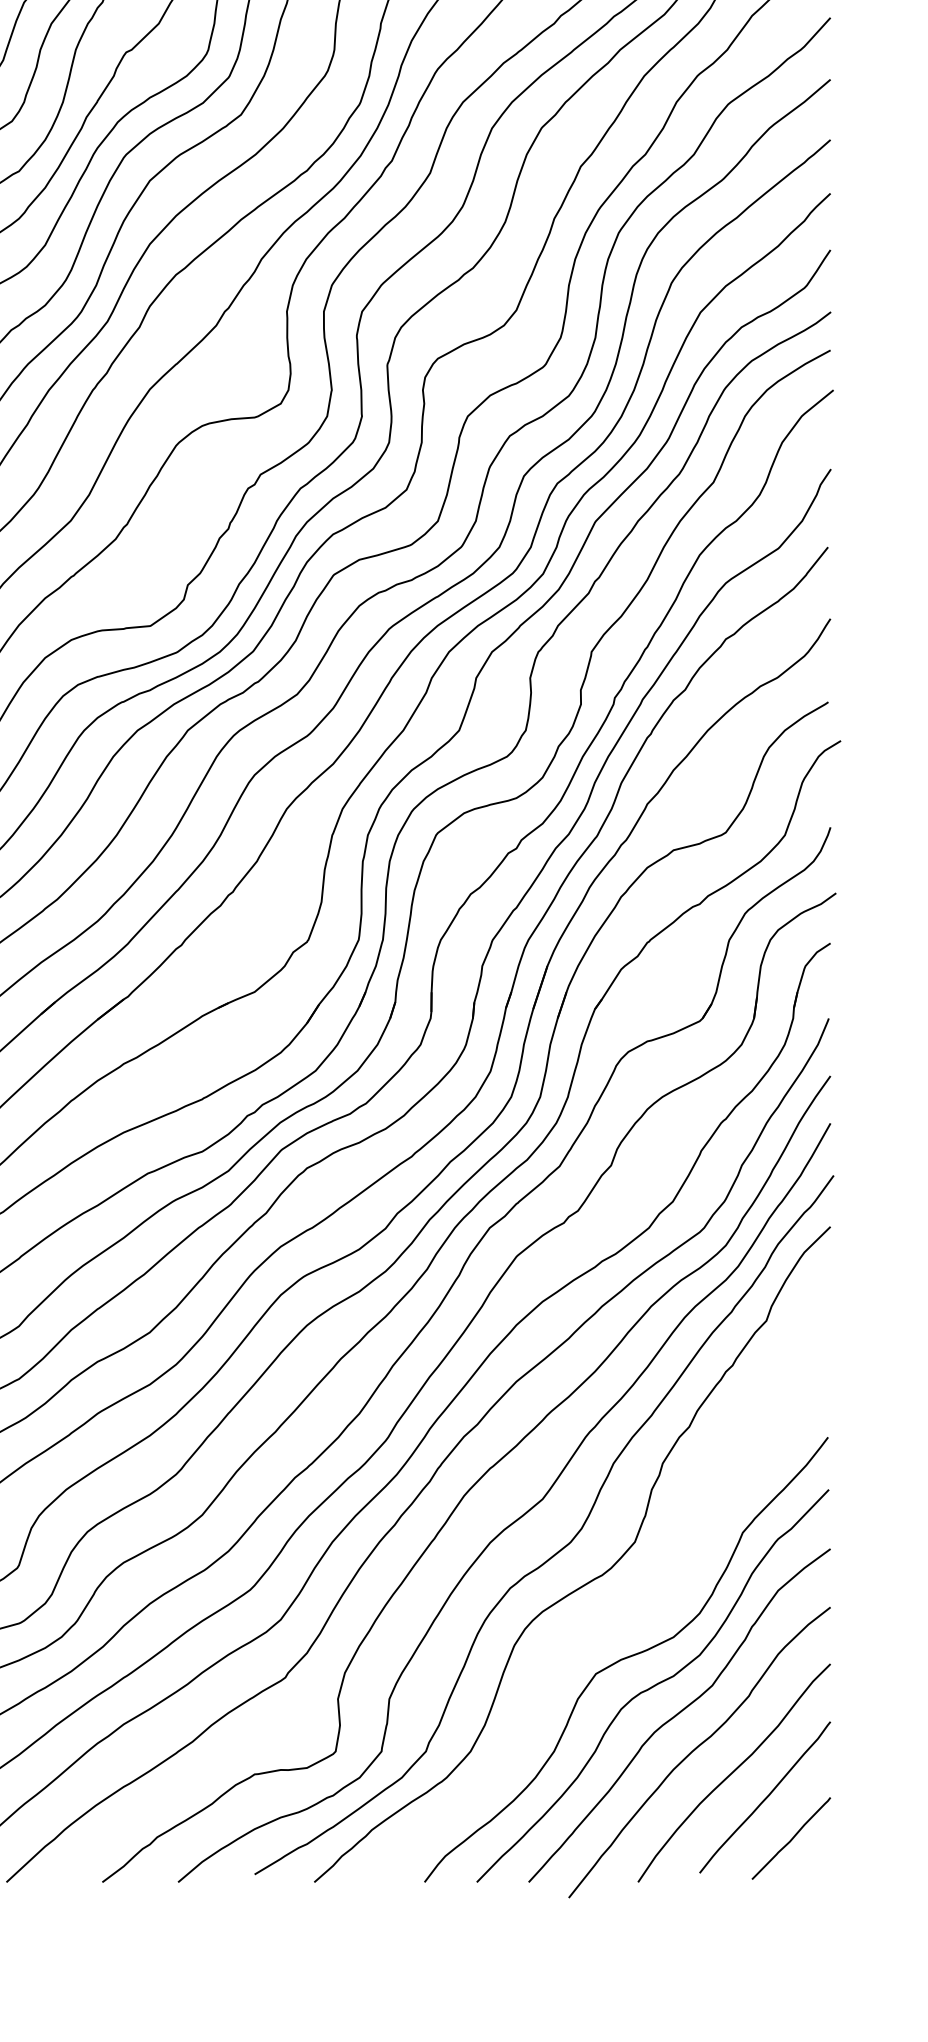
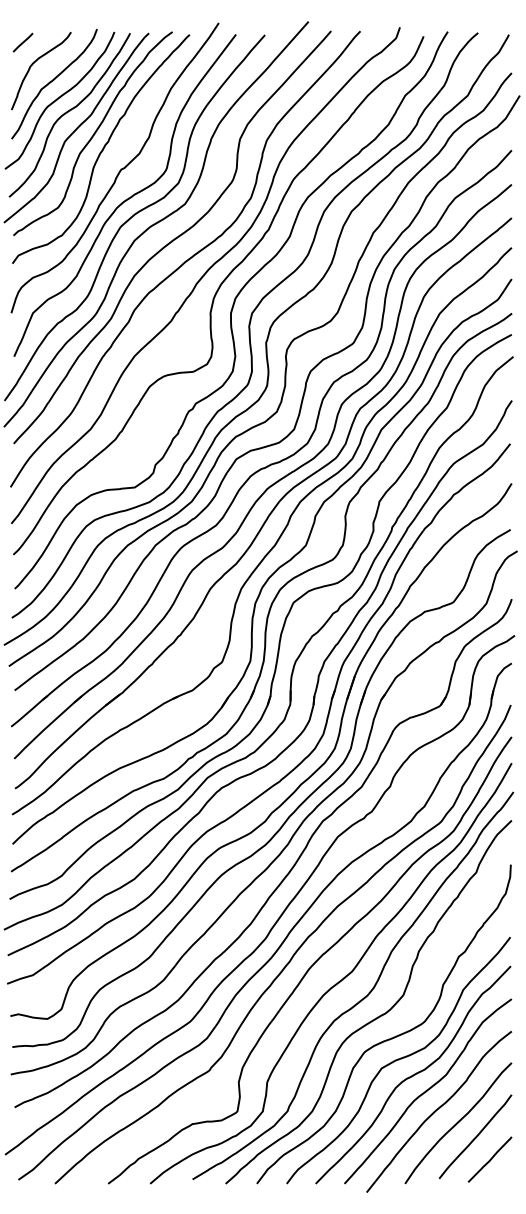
curve: (608, 1620) -> (388, 1038), added

